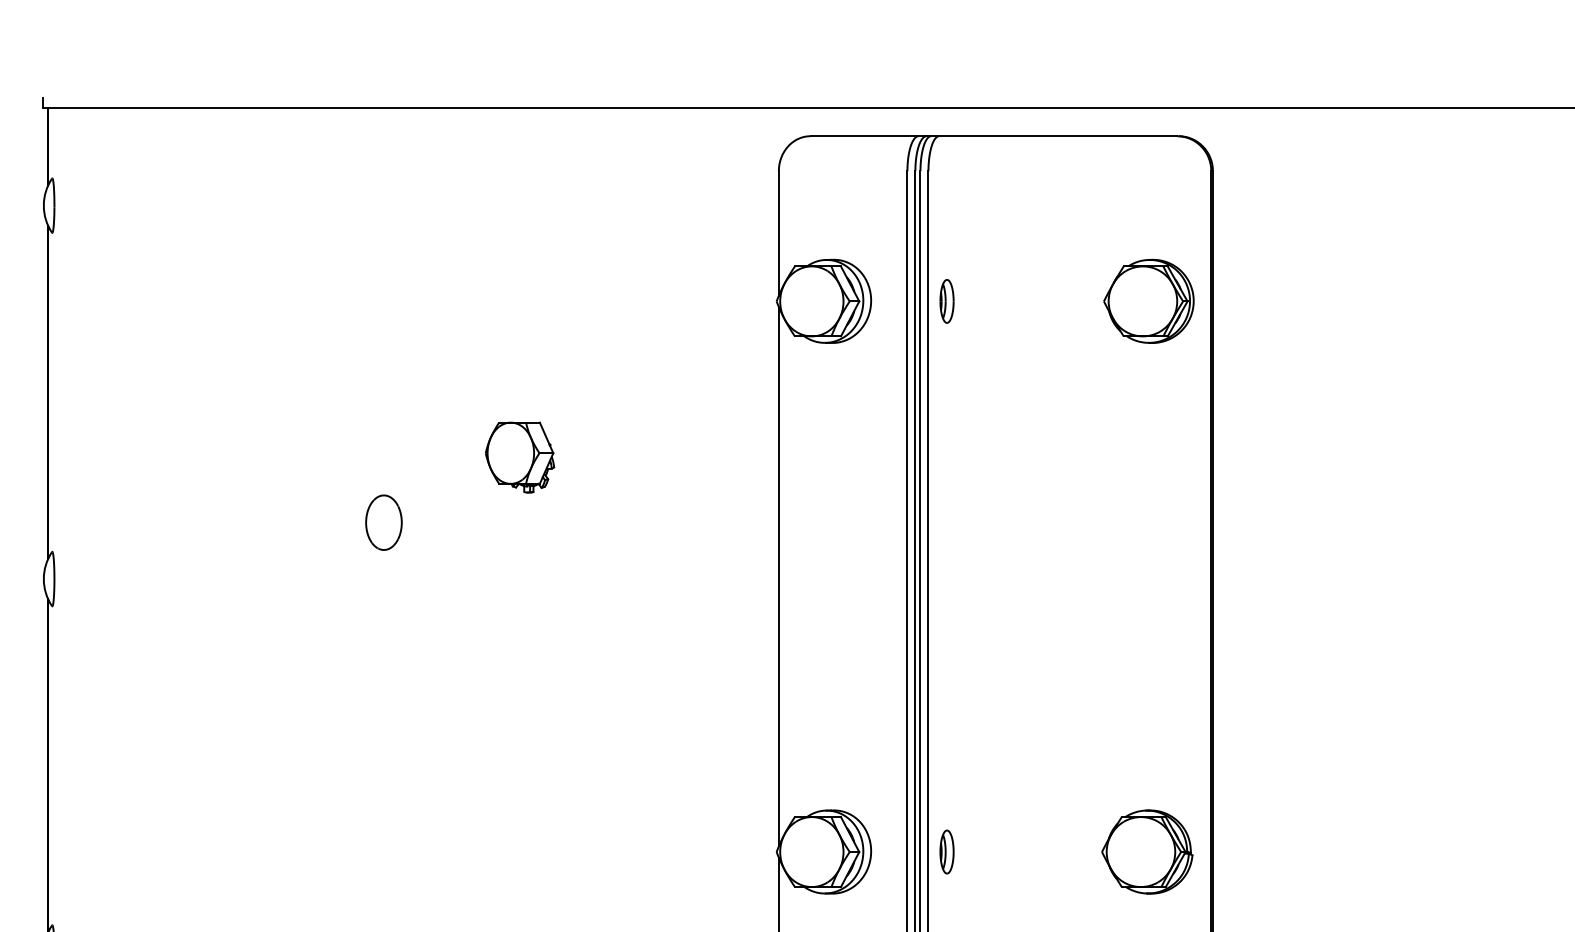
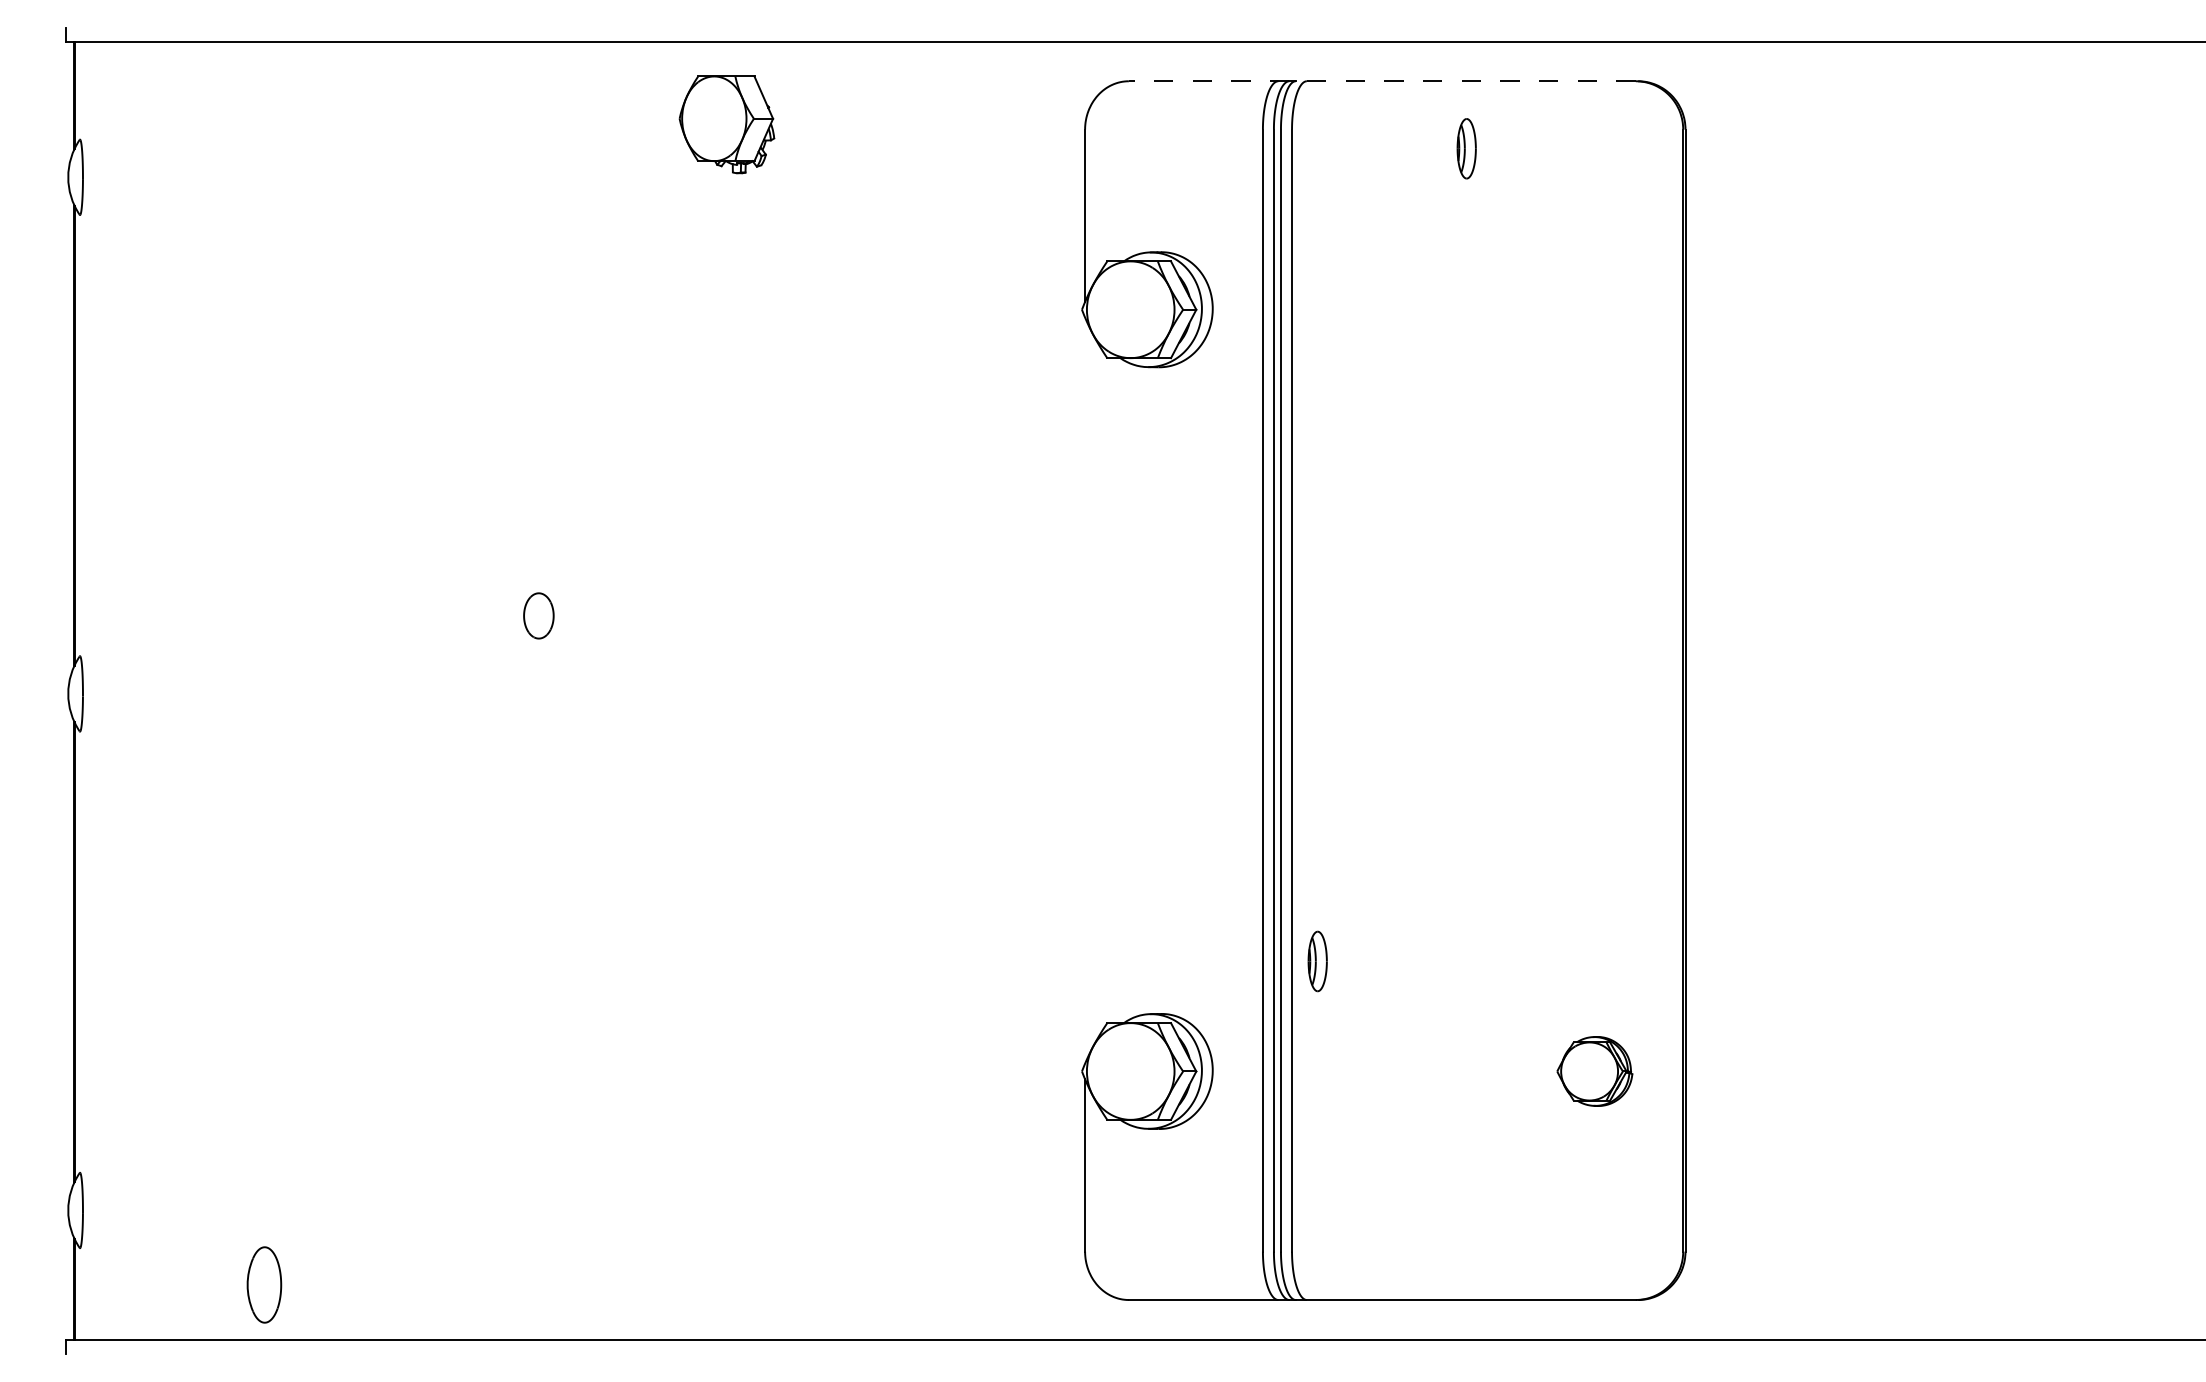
line: (868, 136) -> (1208, 81), solid -> dashed
line: (1053, 136) -> (1465, 81), solid -> dashed
part: (946, 301) -> (1466, 148), moved
part: (1148, 301) -> (1596, 309), removed
part: (519, 457) -> (726, 124), moved
part: (383, 522) -> (538, 615), size x0.6
line: (779, 576) -> (1085, 690), removed
part: (946, 852) -> (1317, 961), moved
part: (1147, 852) -> (1594, 1071), size x0.6

